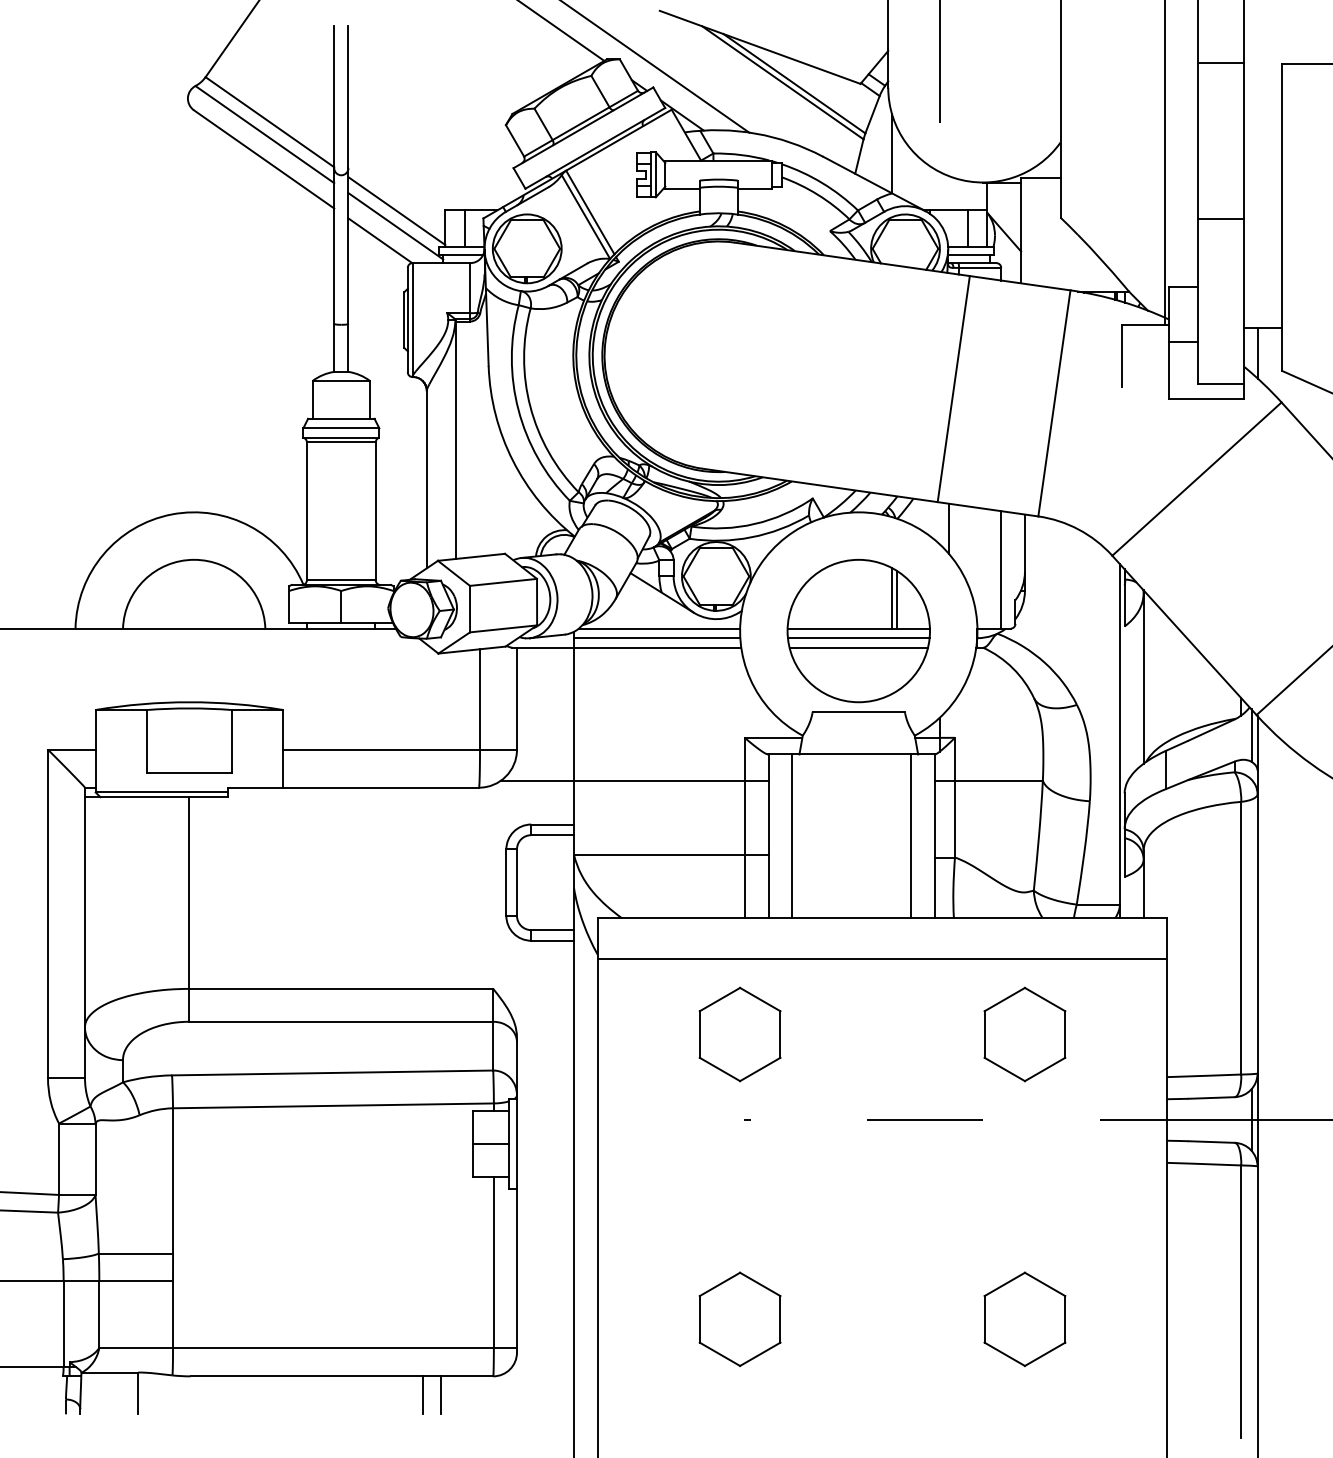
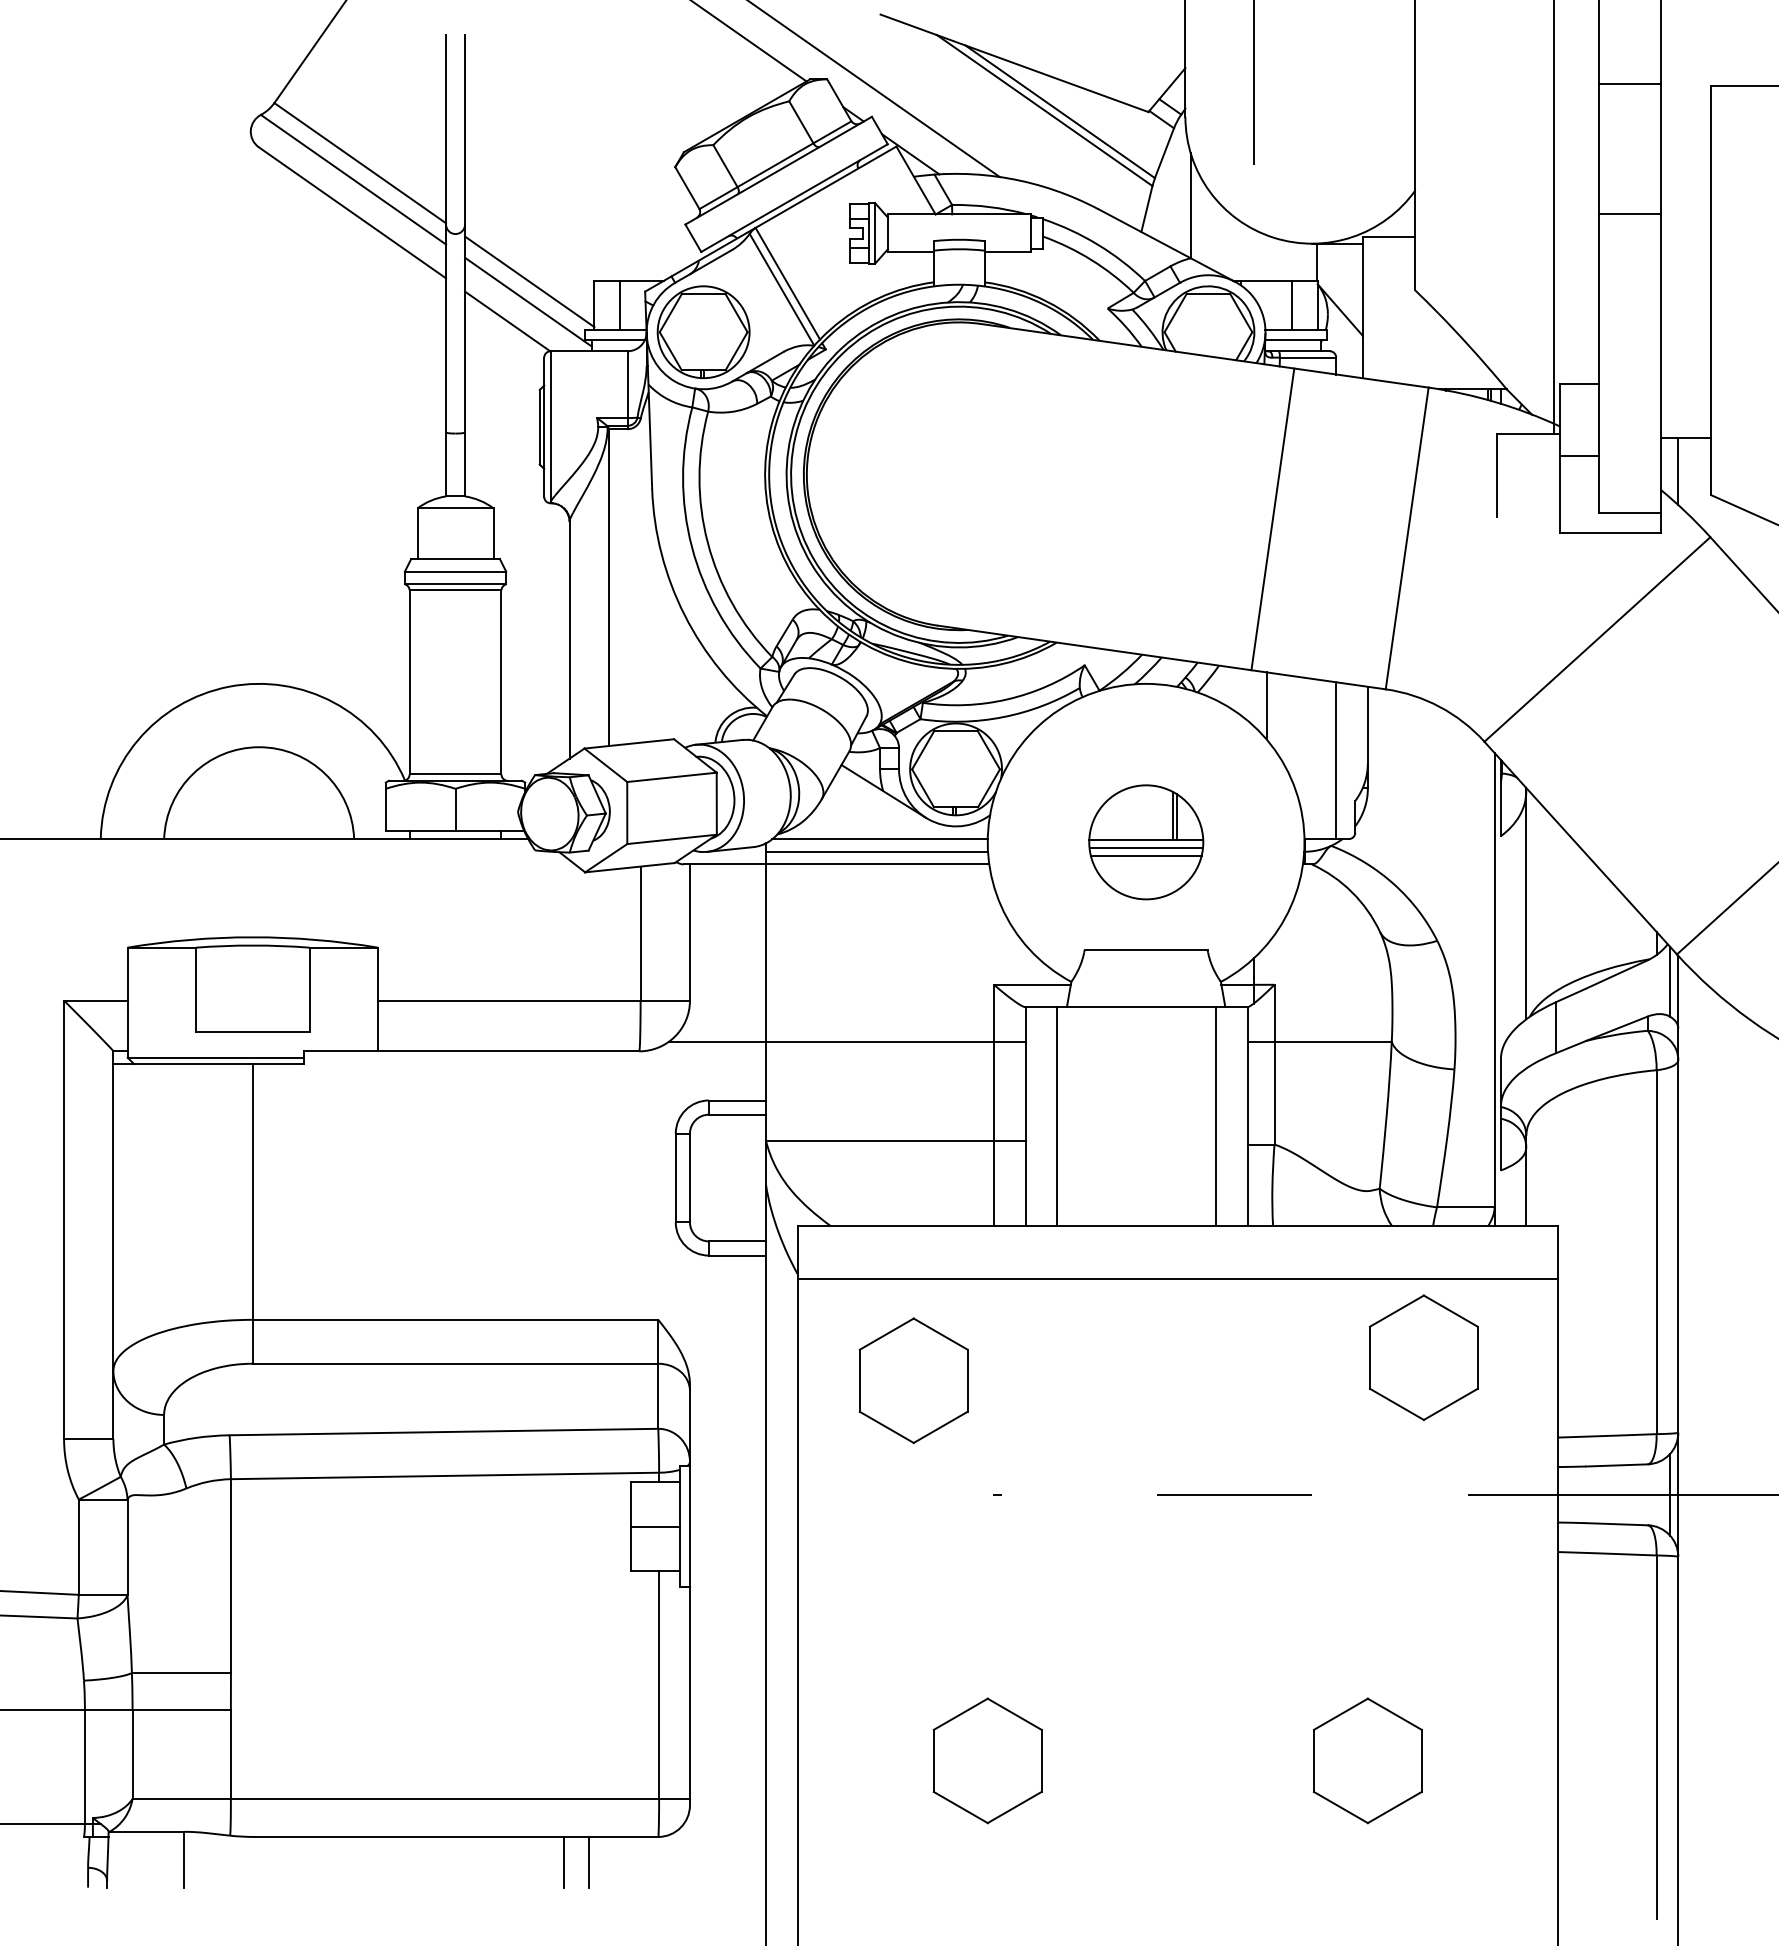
line: (1220, 219) -> (1629, 214), moved
part: (859, 631) -> (1146, 842), size x0.6
part: (739, 1034) -> (913, 1380), moved
part: (1024, 1034) -> (1423, 1357), moved

